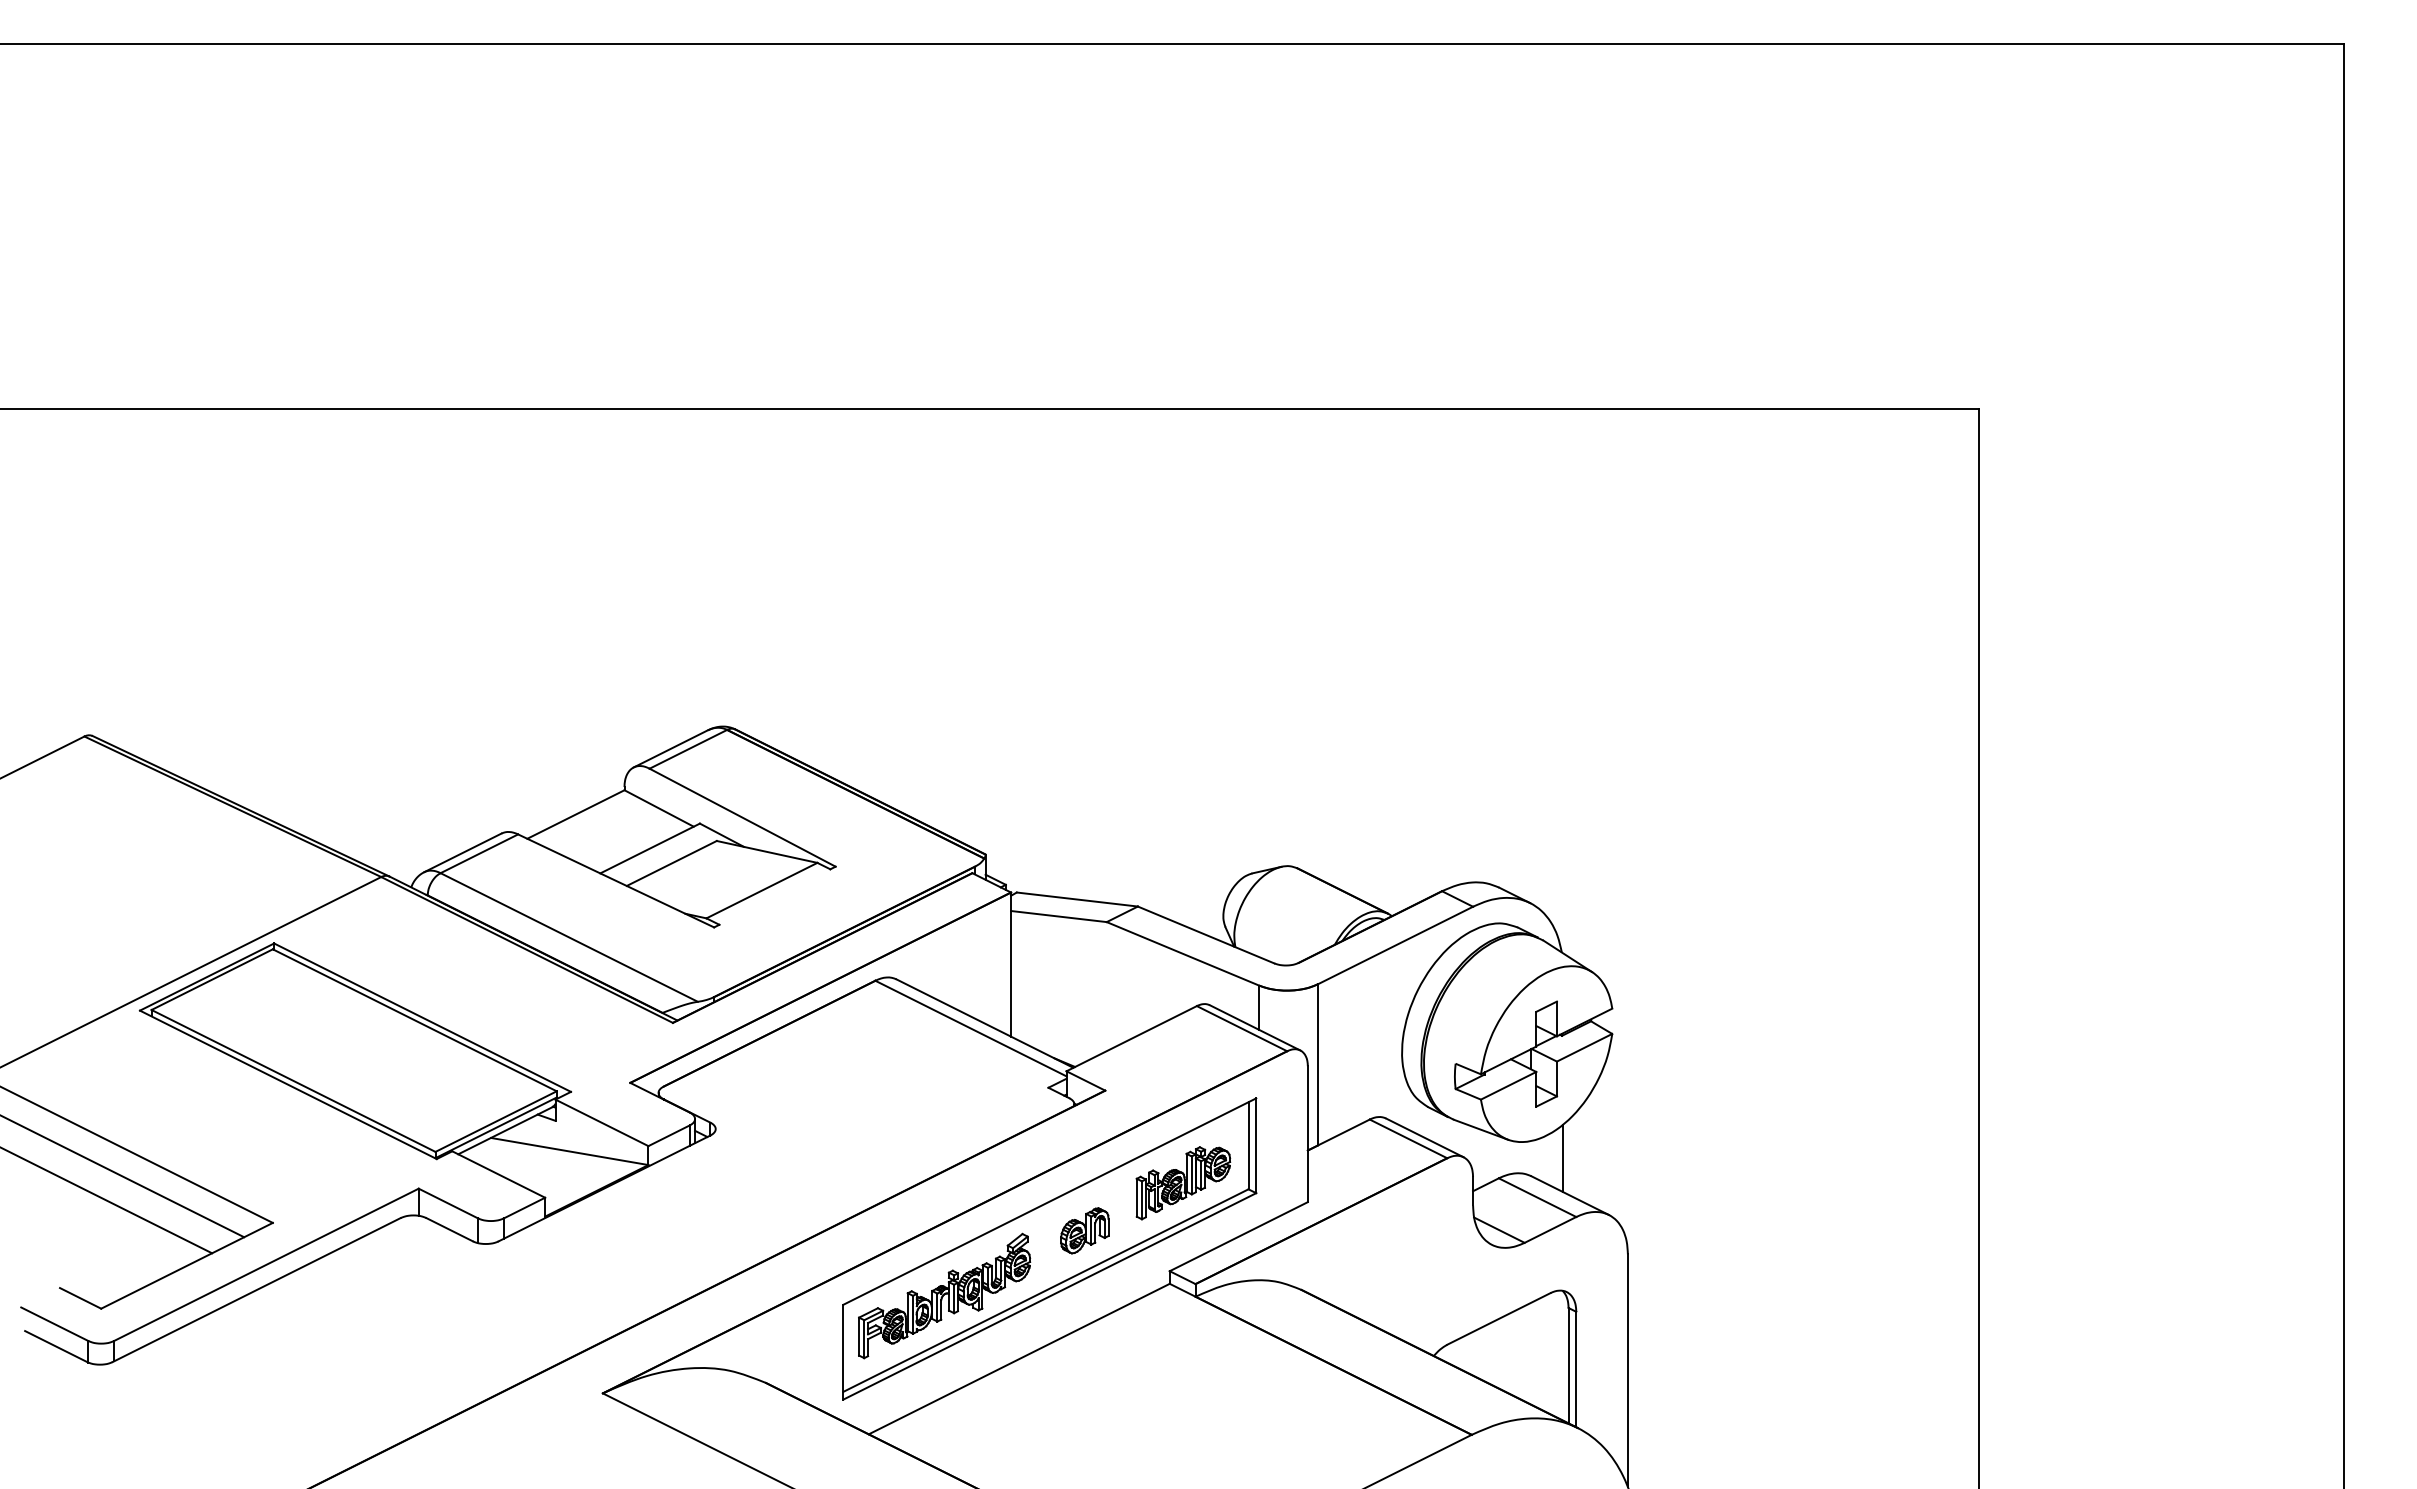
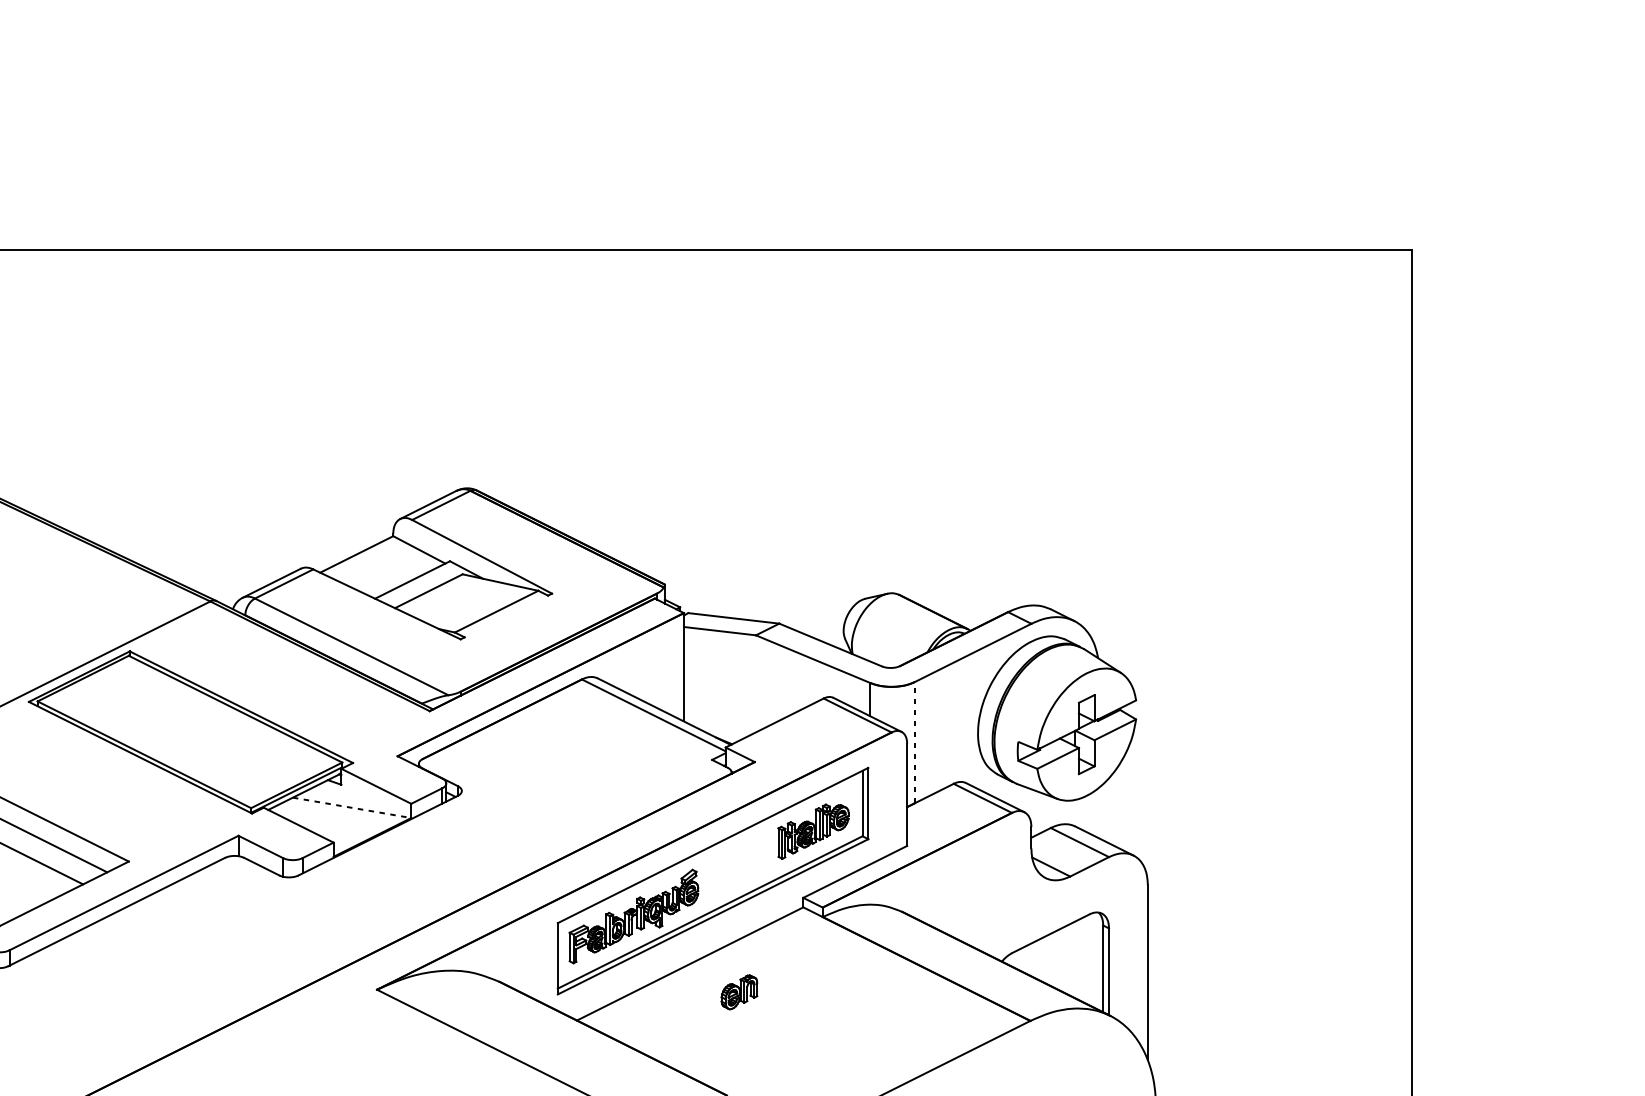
line: (1318, 1064) -> (915, 742), solid -> dashed
line: (569, 1151) -> (351, 807), solid -> dashed
line: (1563, 1158) -> (1099, 813), removed
part: (1084, 1230) -> (739, 992), moved

